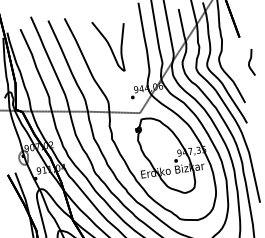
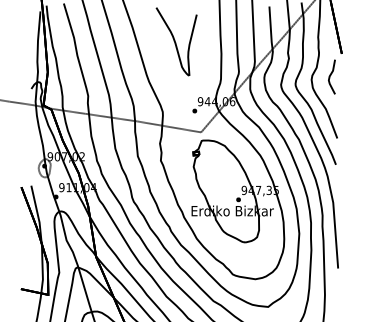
curve: (250, 61) -> (331, 75), moved

